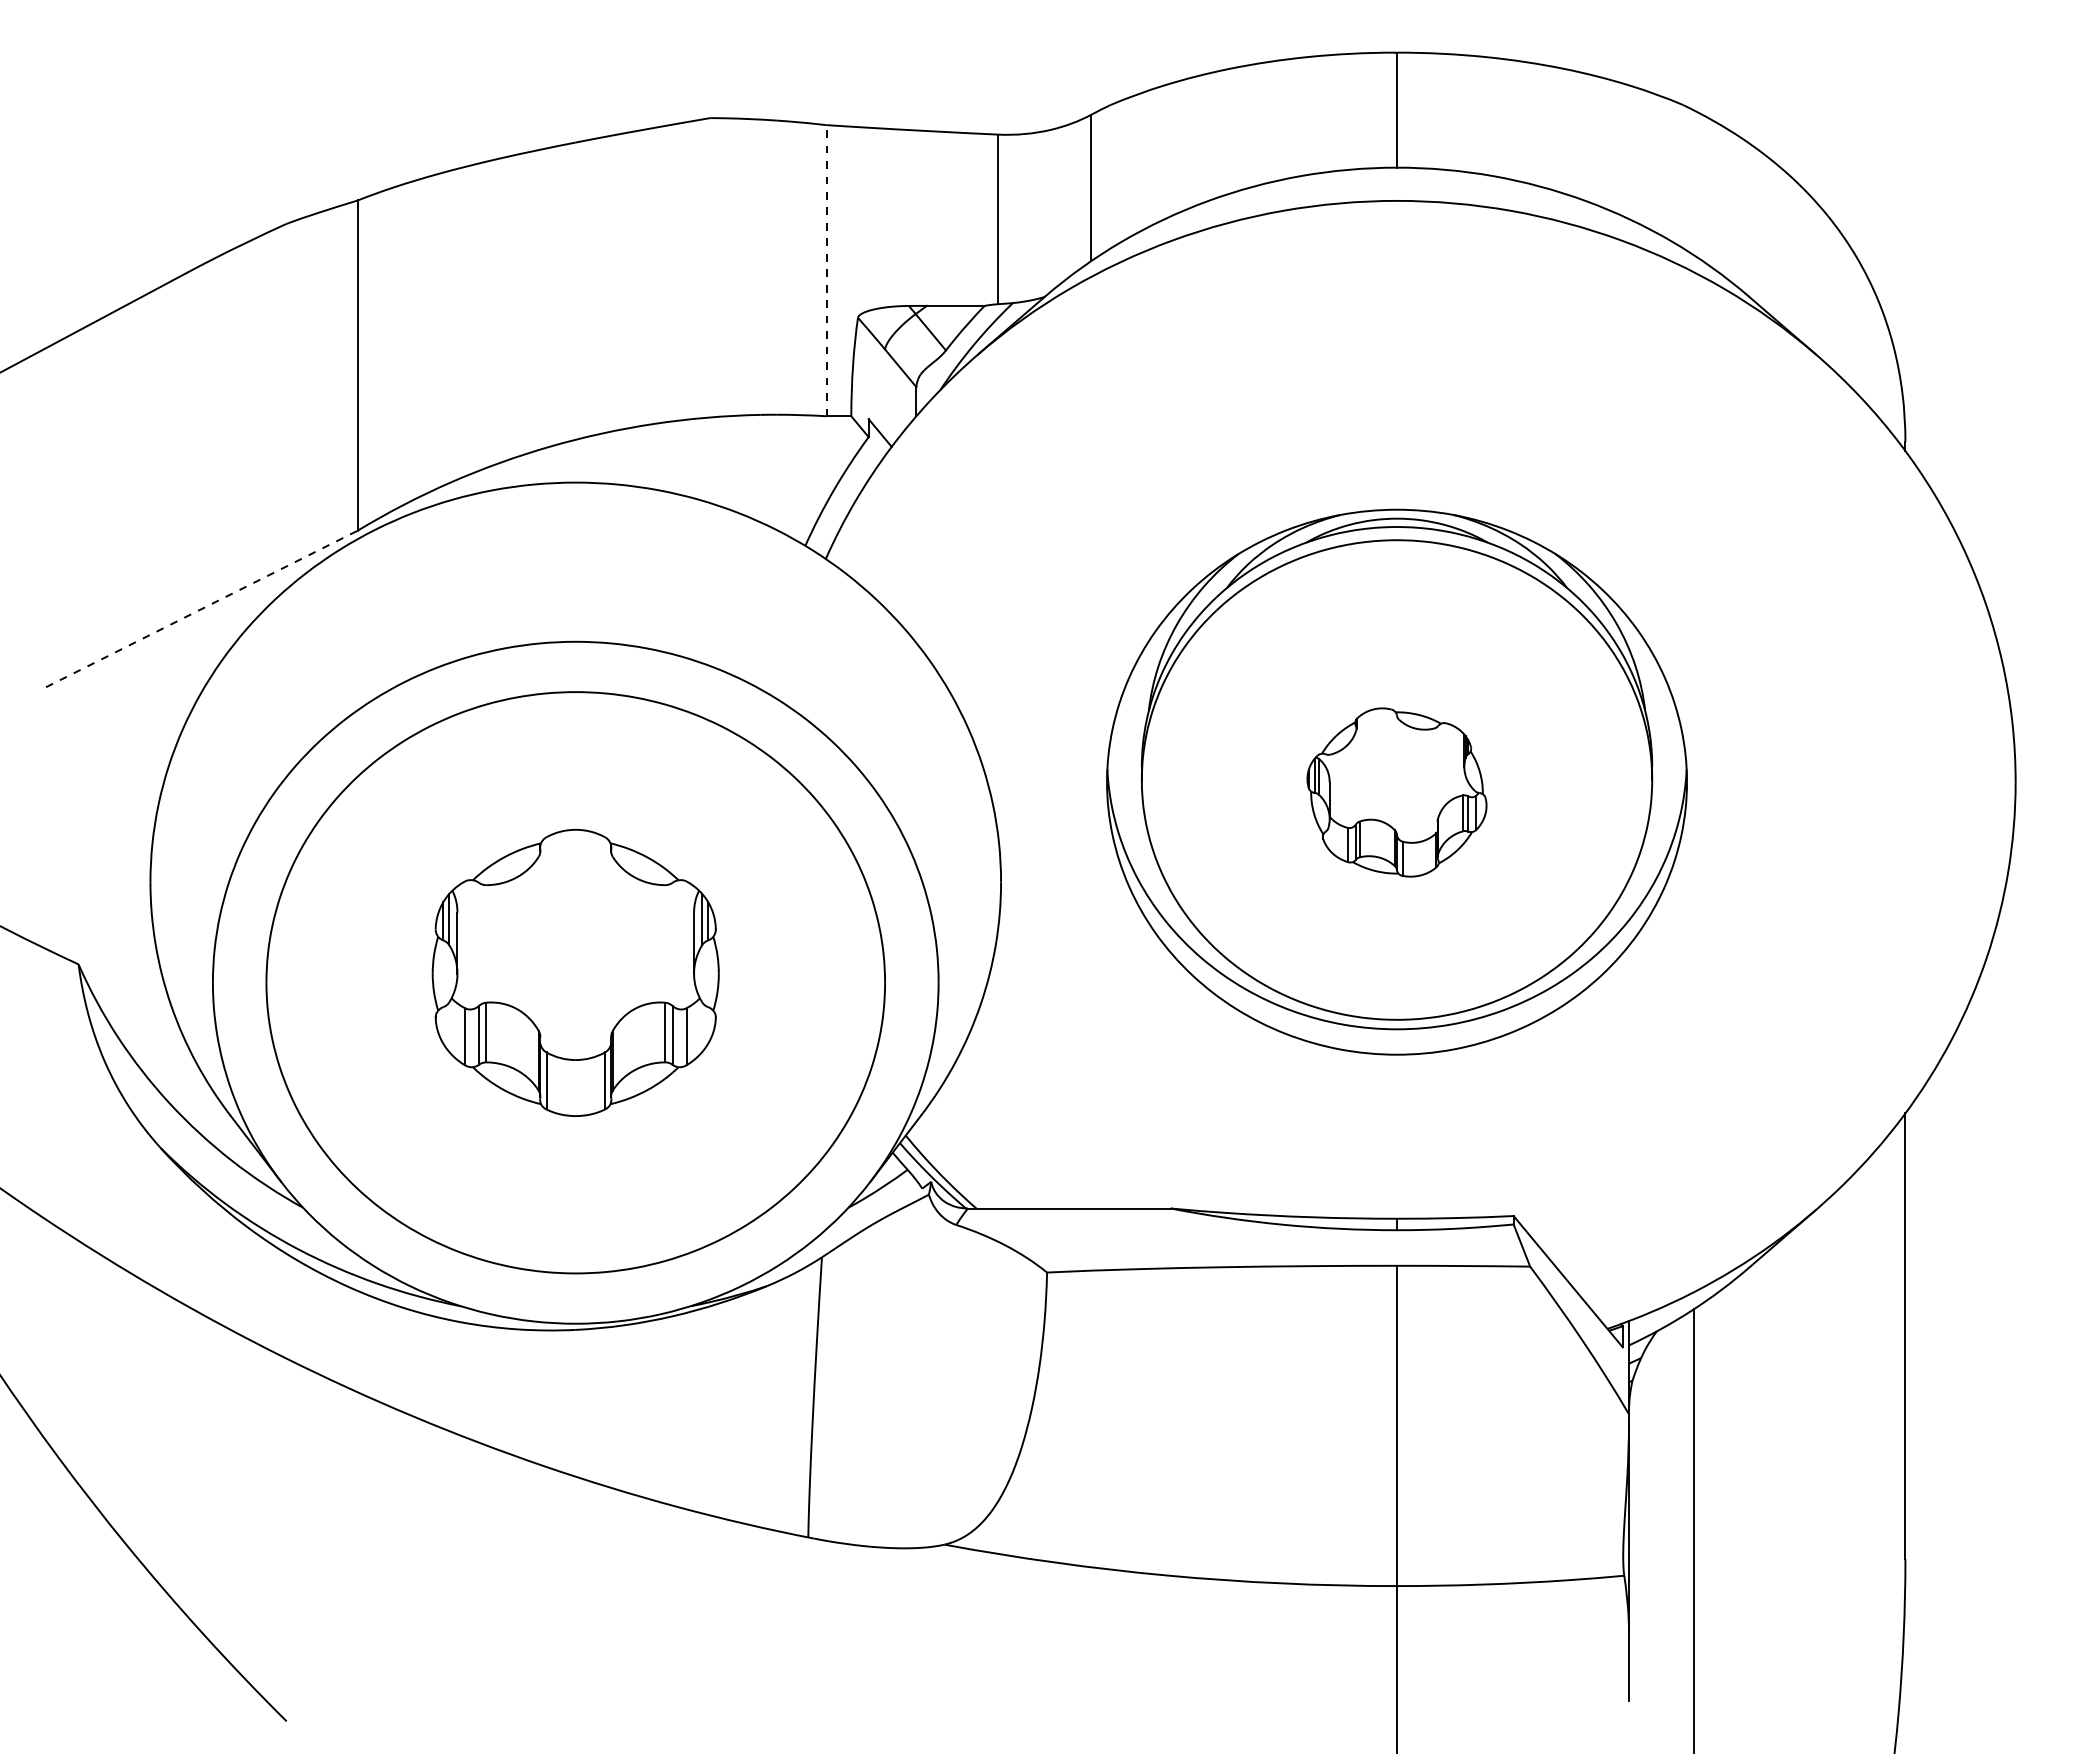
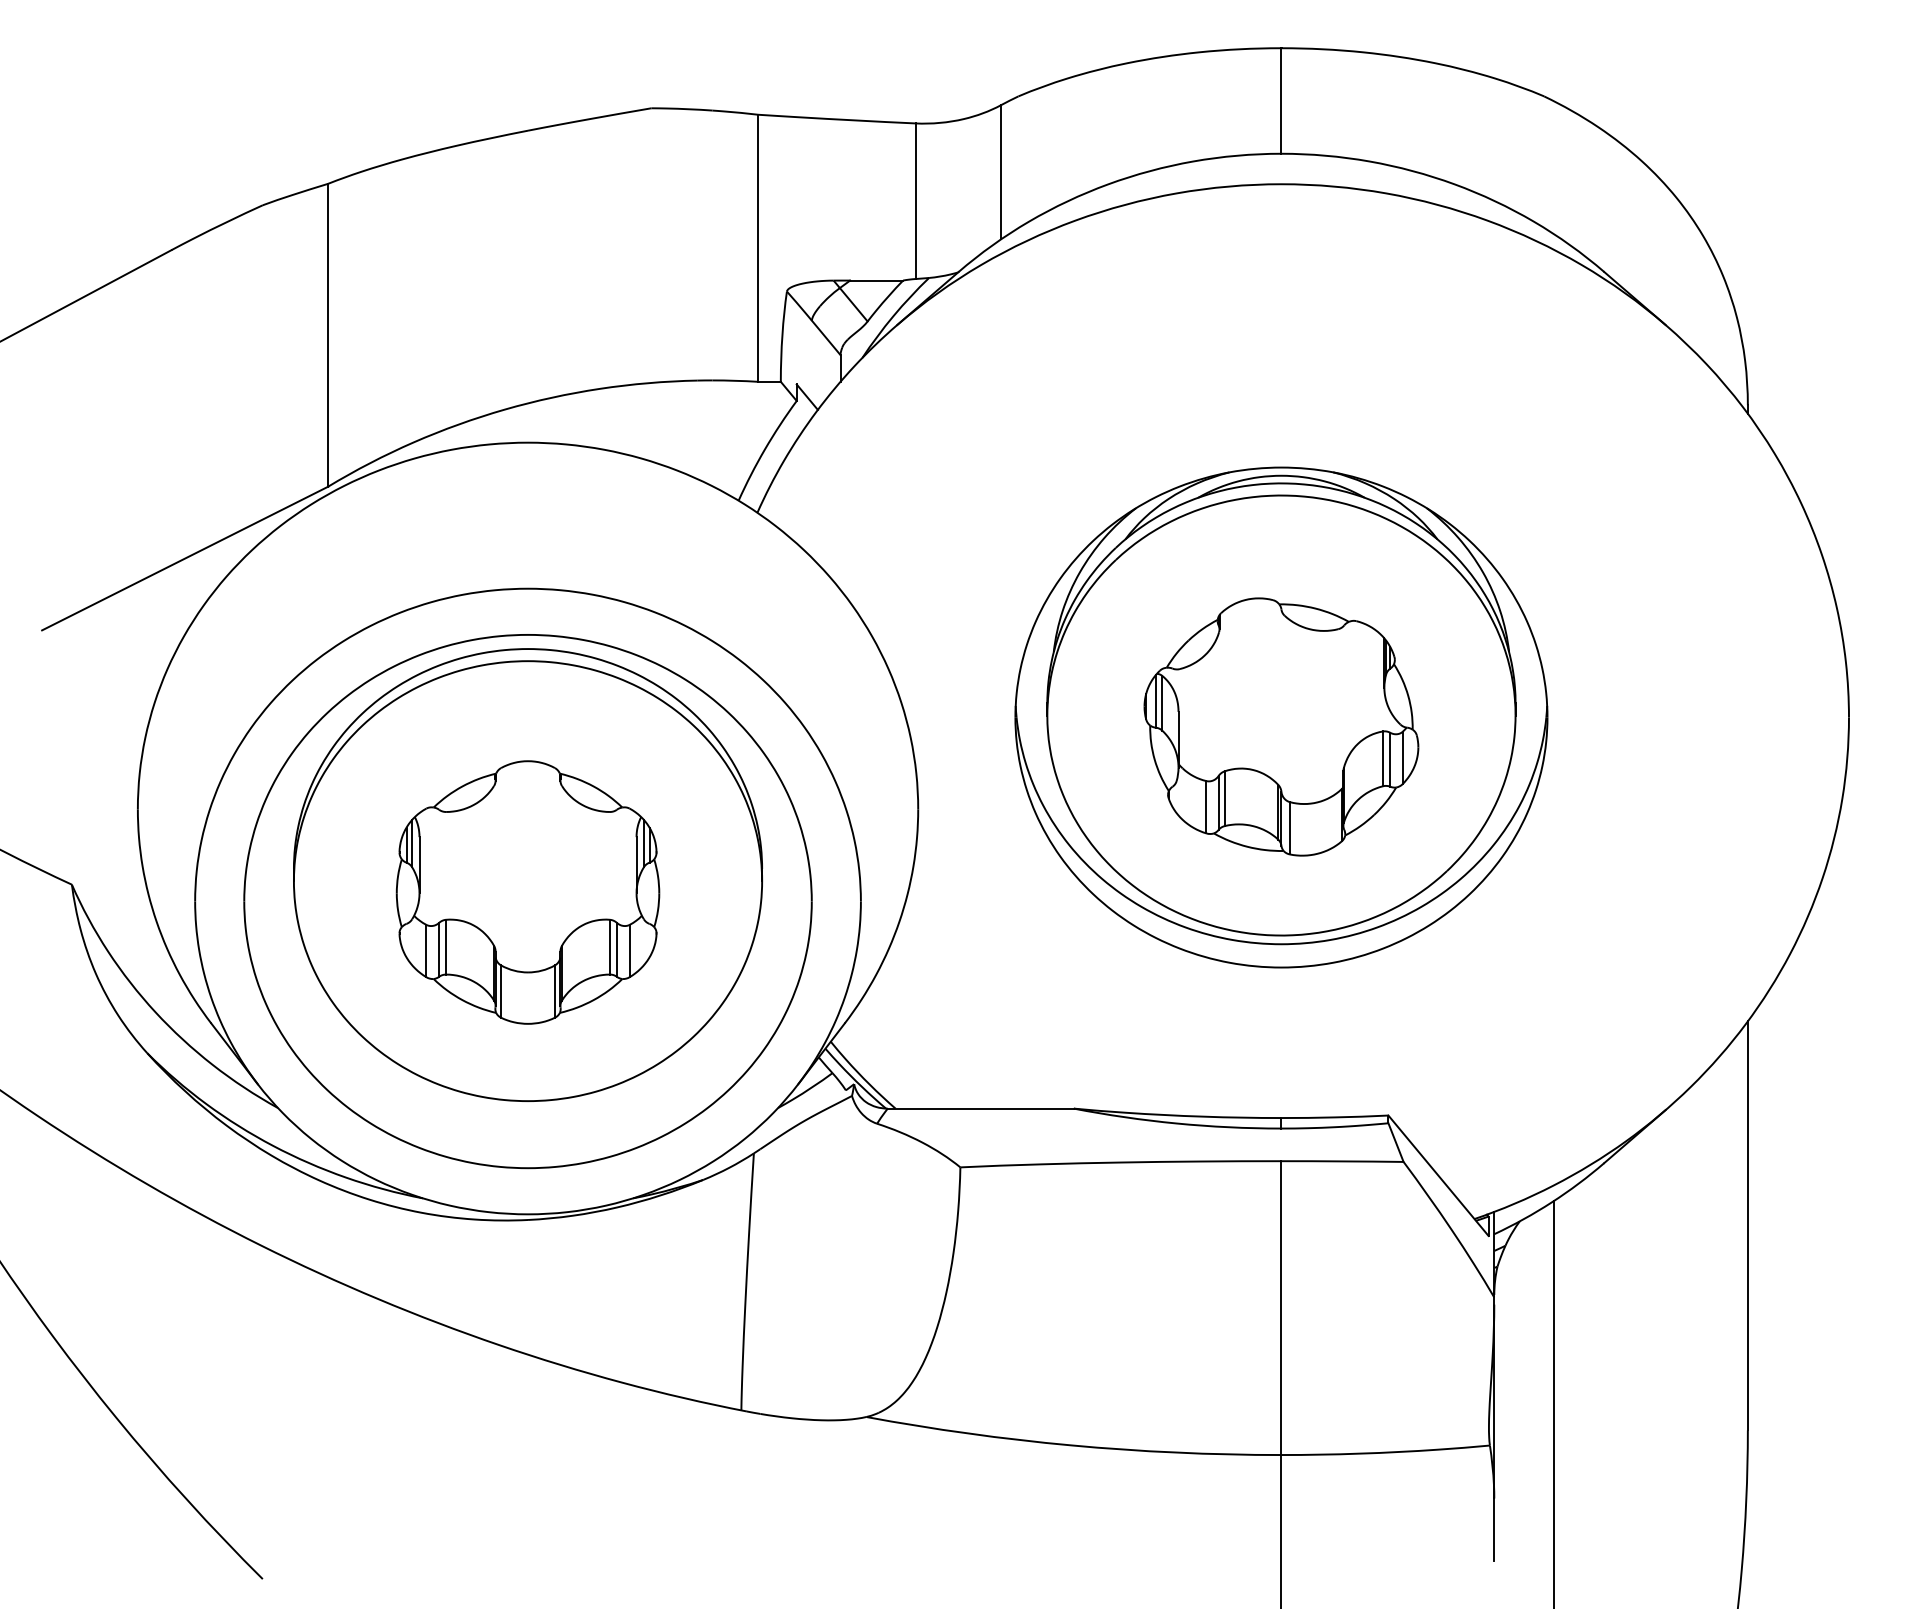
line: (826, 270) -> (758, 248), dashed -> solid
line: (202, 608) -> (185, 558), dashed -> solid
part: (1396, 792) -> (1280, 726), size x1.67
part: (575, 953) -> (527, 874), added

